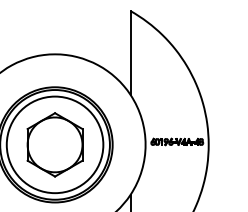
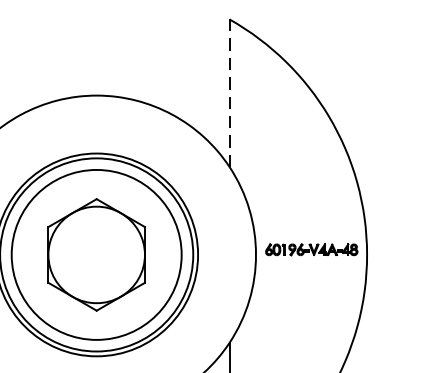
line: (130, 52) -> (229, 92), solid -> dashed

